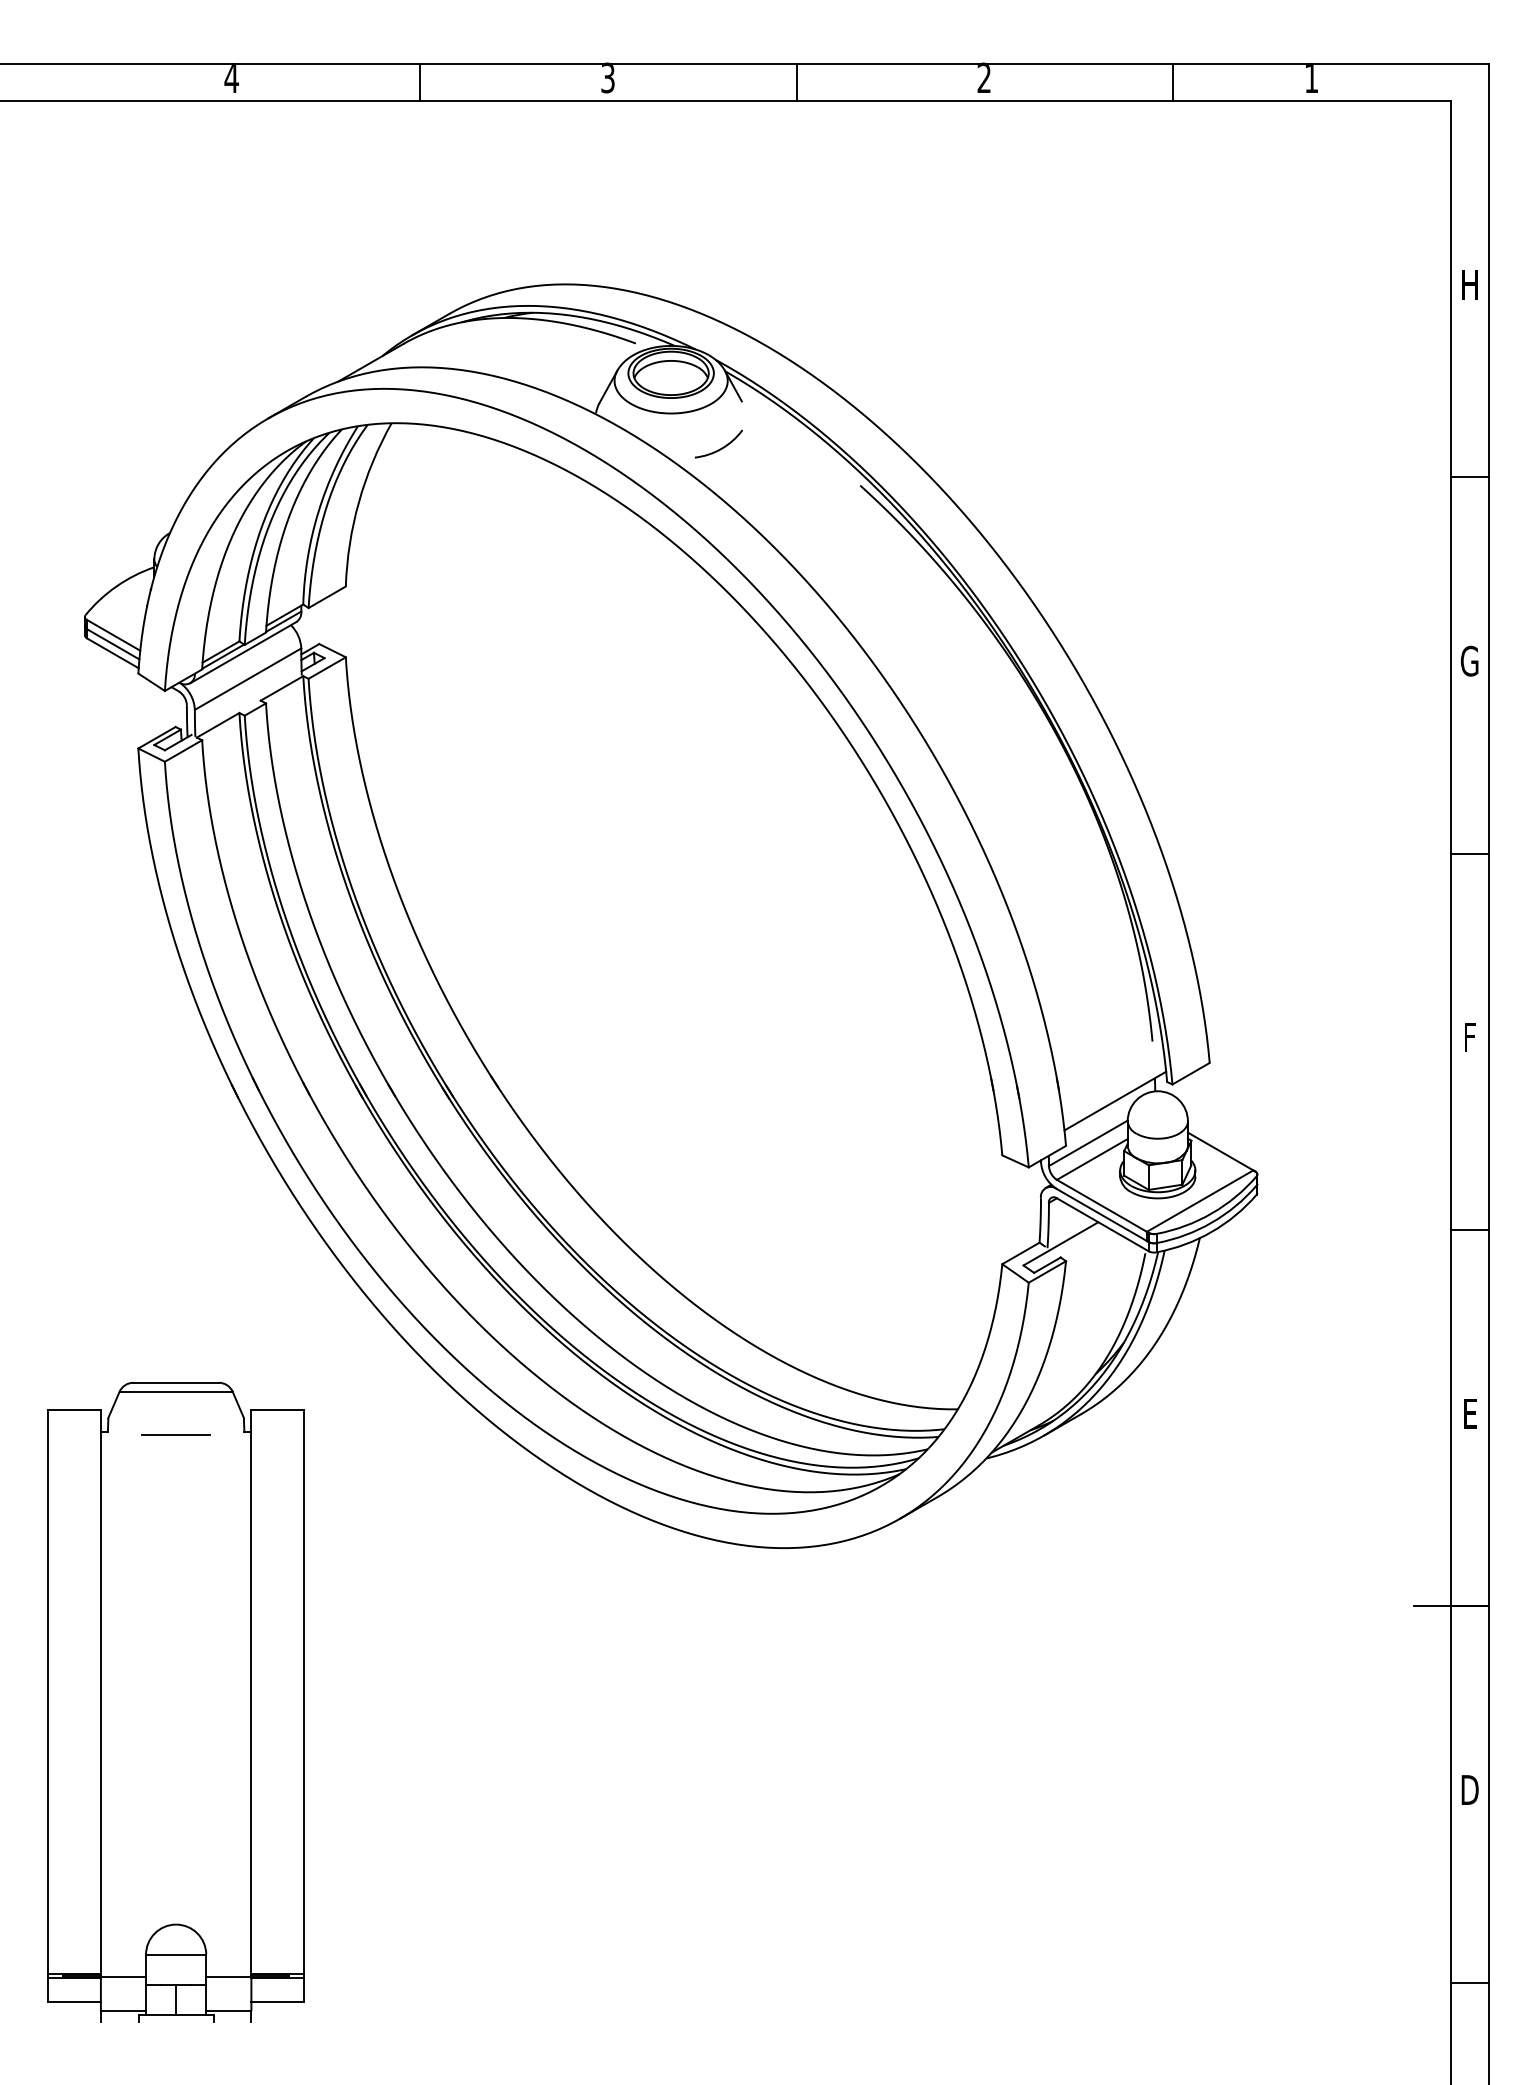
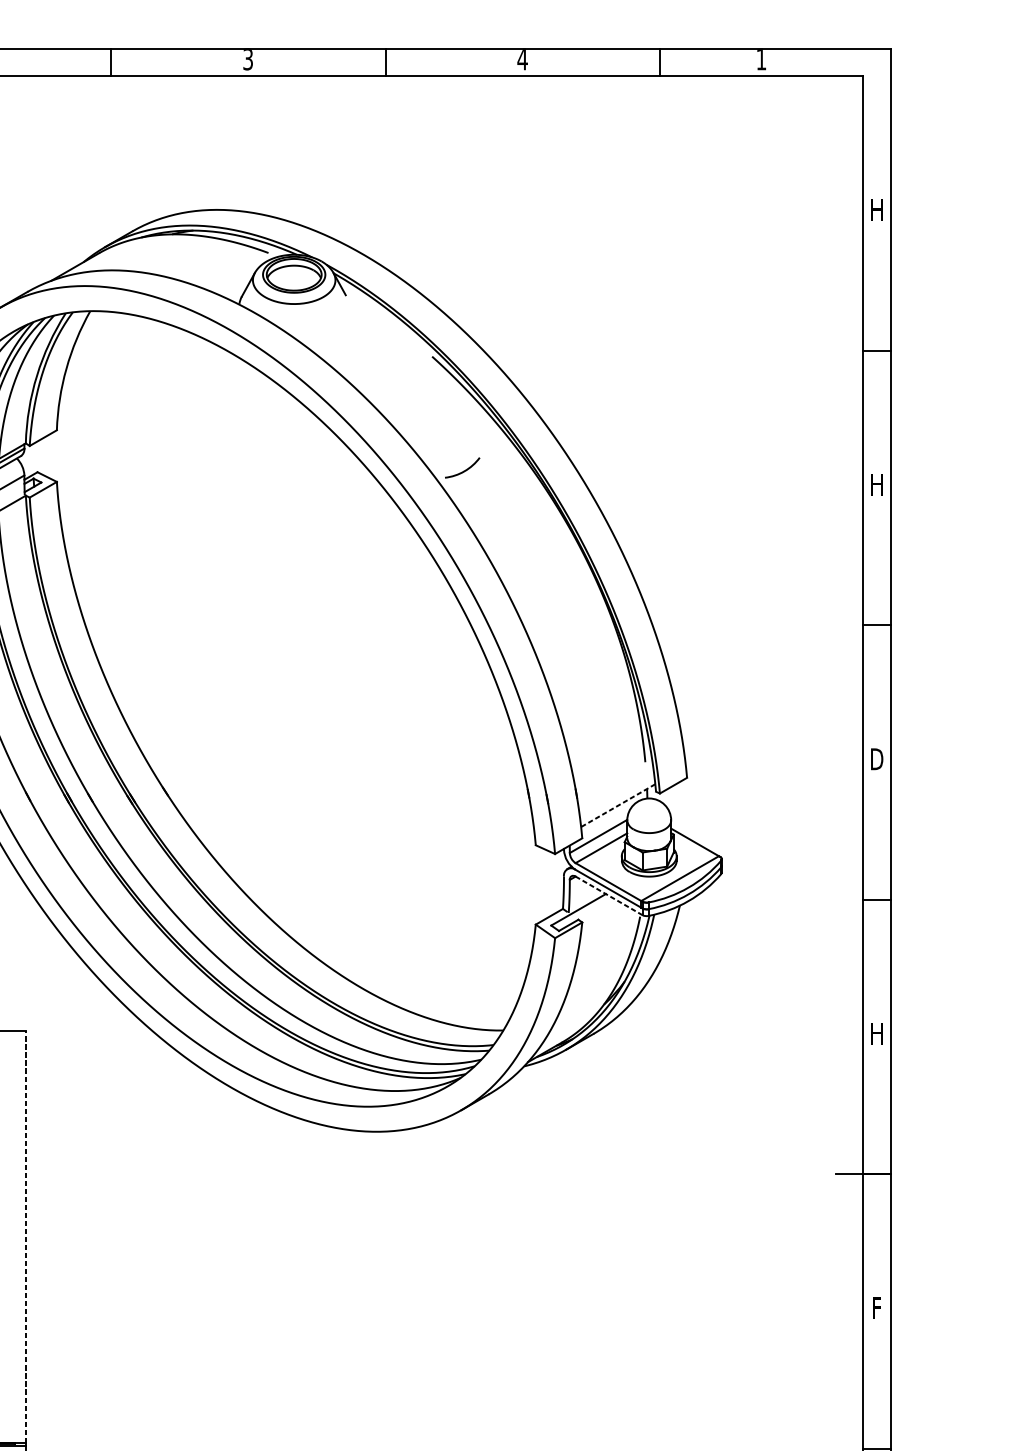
text: (984, 77) -> (522, 58), 2 -> 4
arc: (721, 447) -> (464, 470), moved
text: (1469, 660) -> (876, 484), G -> H
text: (1469, 1037) -> (876, 759), F -> D
line: (1115, 1101) -> (618, 805), solid -> dashed
line: (1102, 1224) -> (608, 895), solid -> dashed
text: (1469, 1413) -> (876, 1033), E -> H
line: (304, 1691) -> (26, 1236), solid -> dashed
text: (1469, 1789) -> (876, 1307), D -> F

